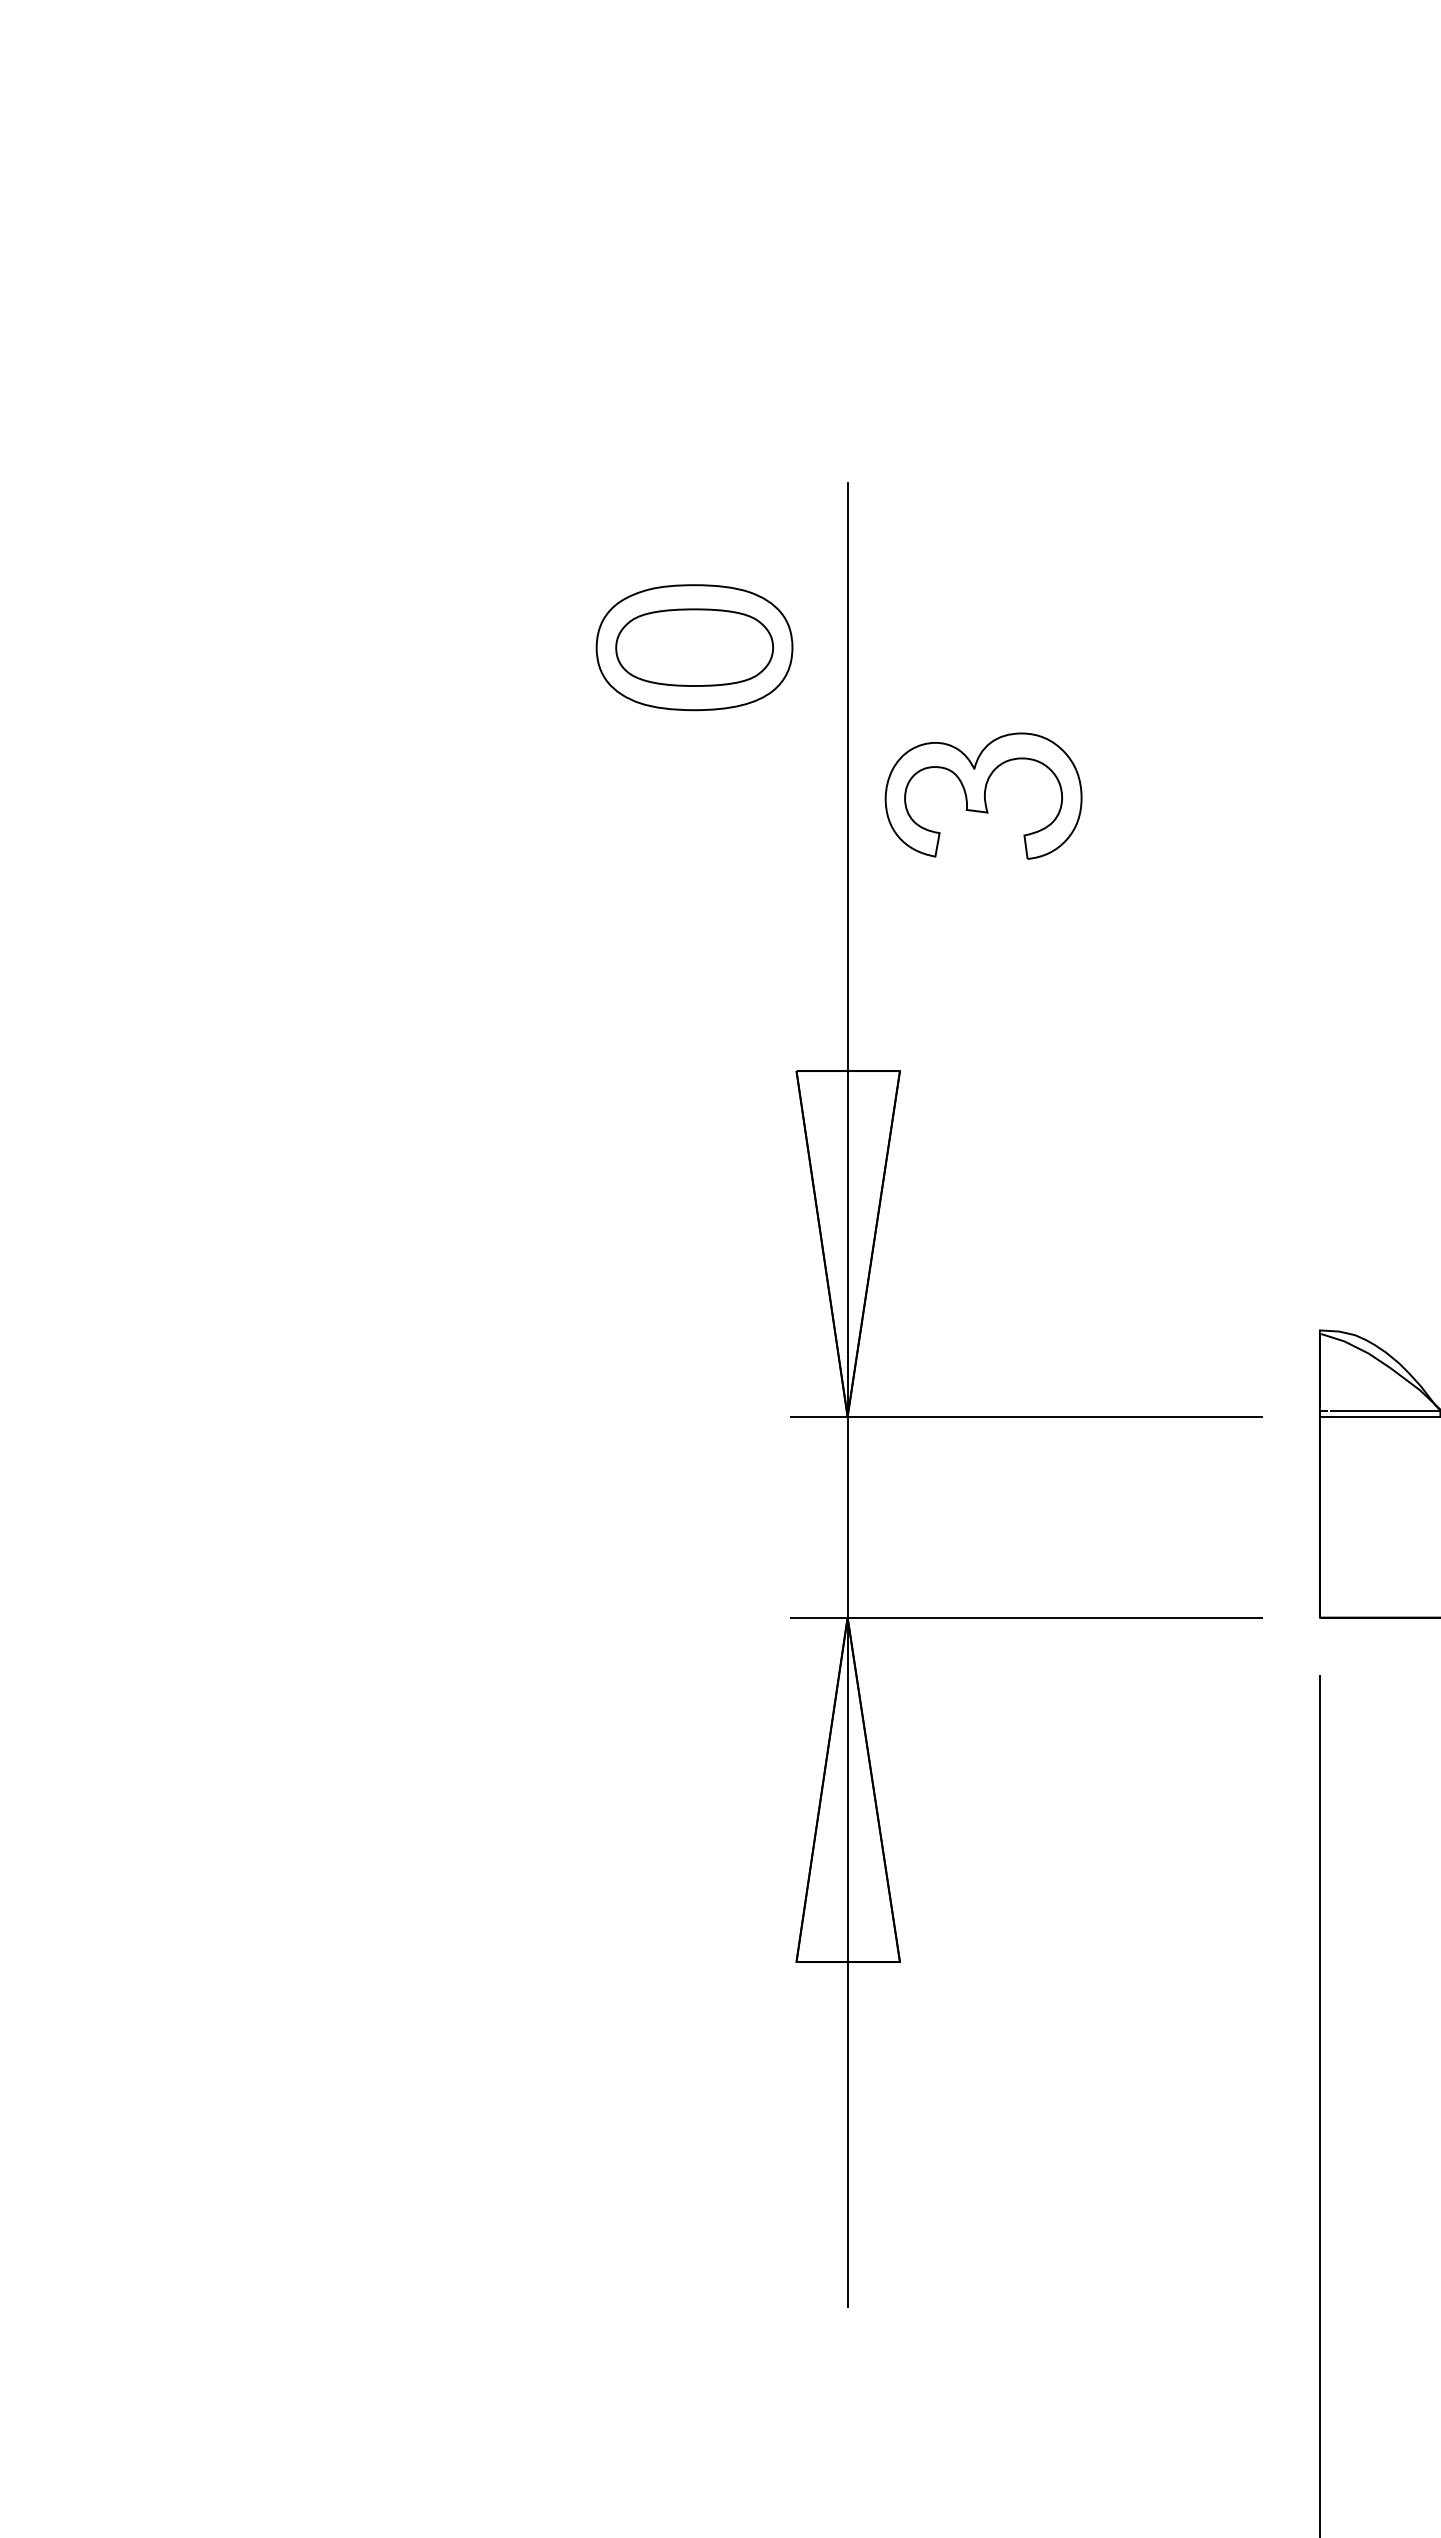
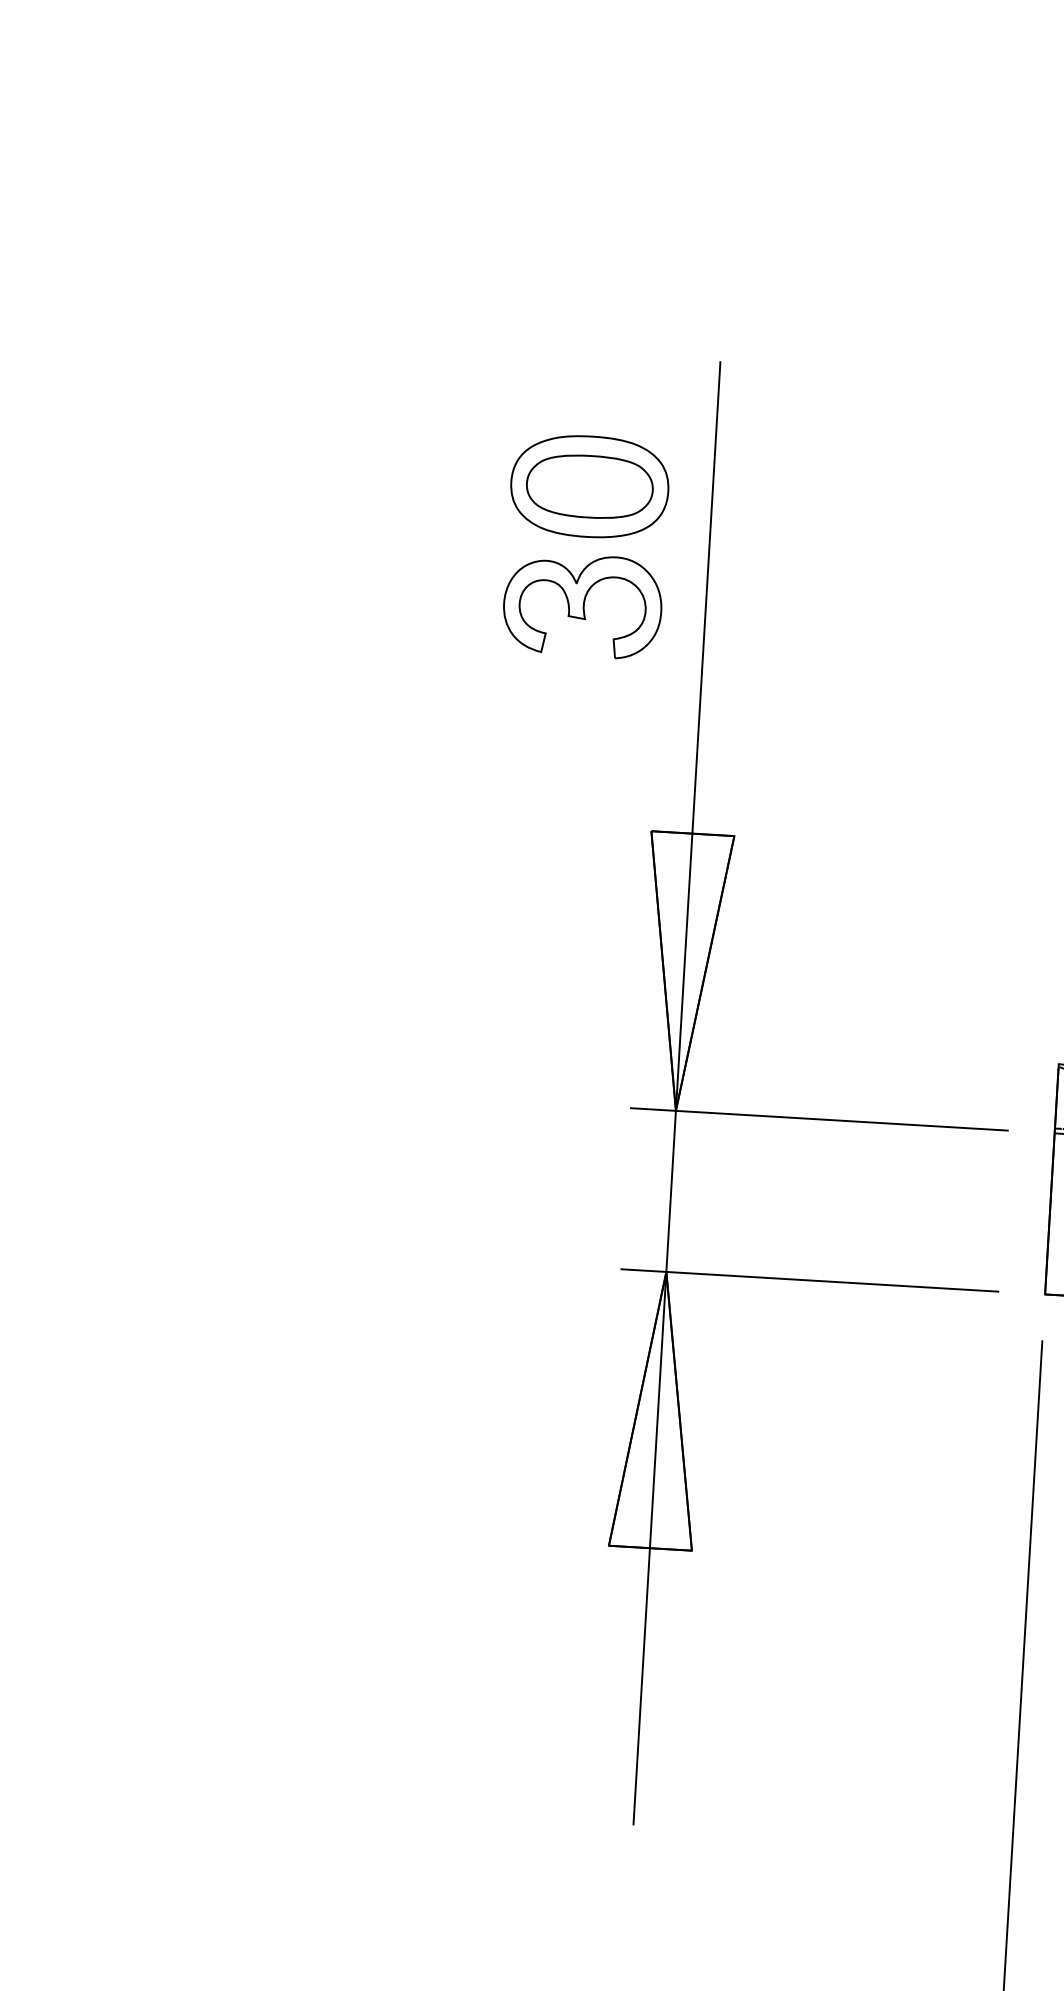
part: (983, 795) -> (582, 605), moved

